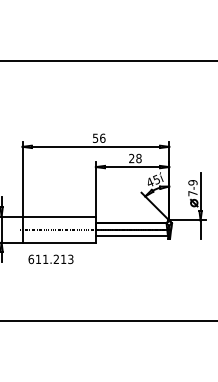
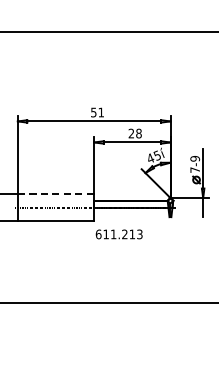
text: (102, 137) -> (101, 111), 56 -> 51
line: (59, 216) -> (56, 193), solid -> dashed
line: (131, 236) -> (131, 214), removed
text: (50, 259) -> (118, 234), moved

